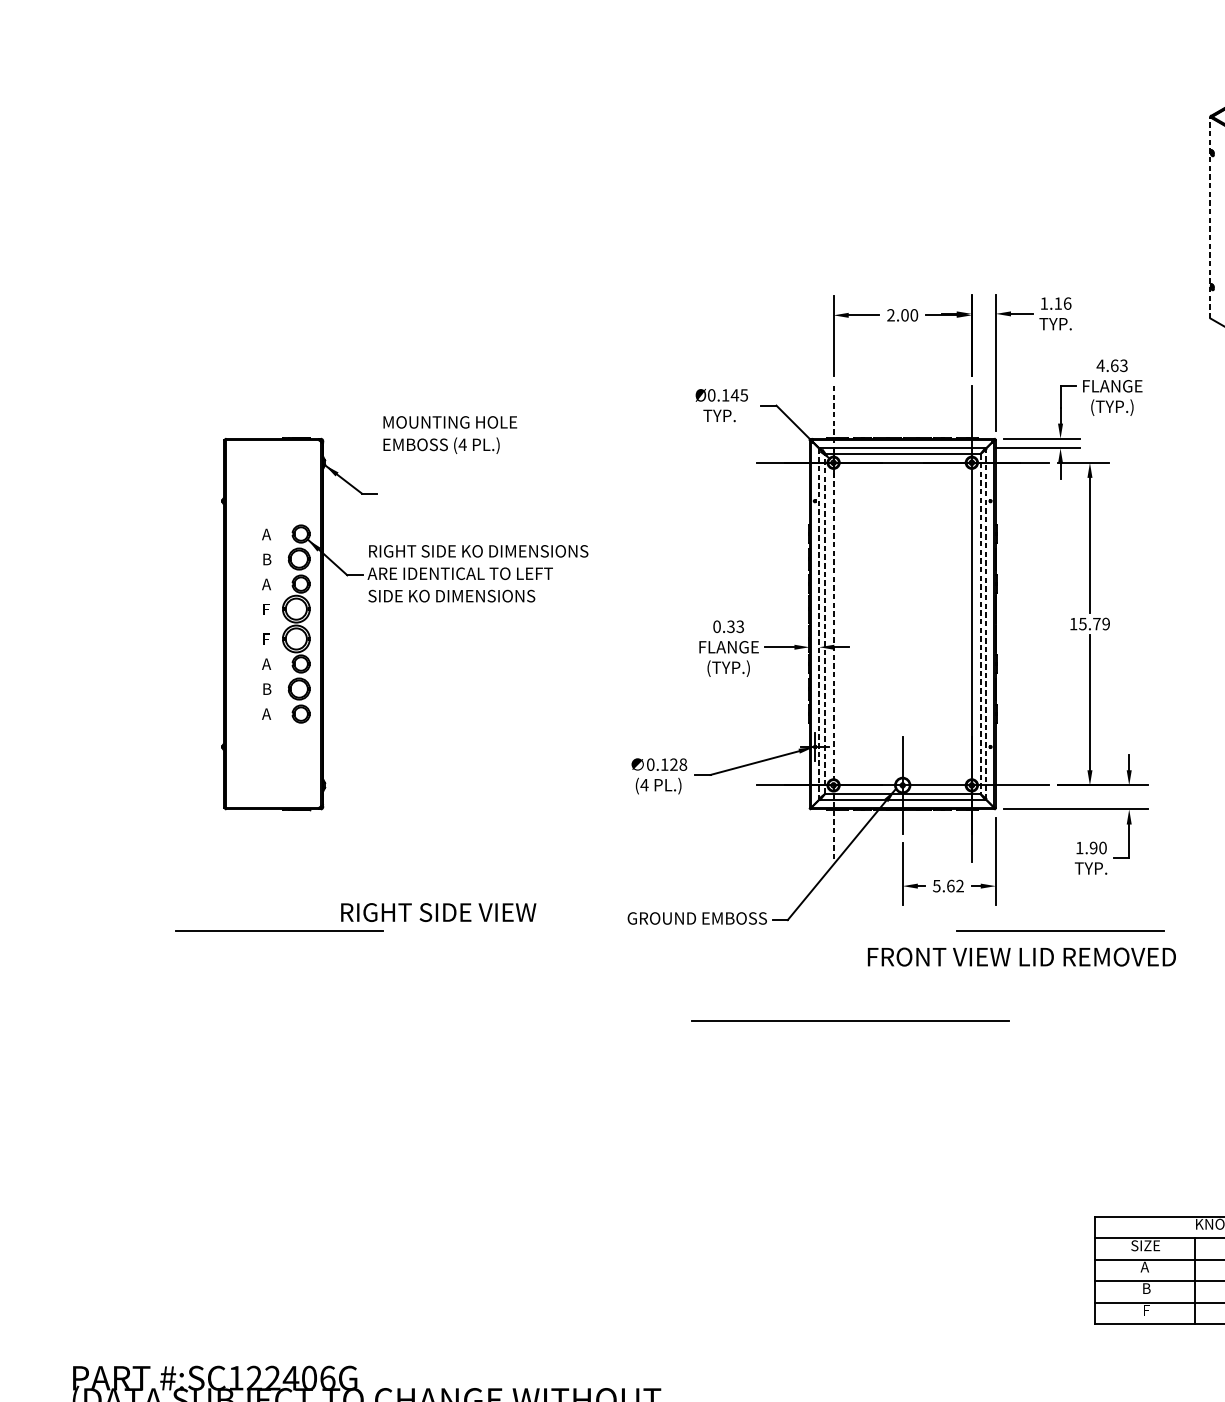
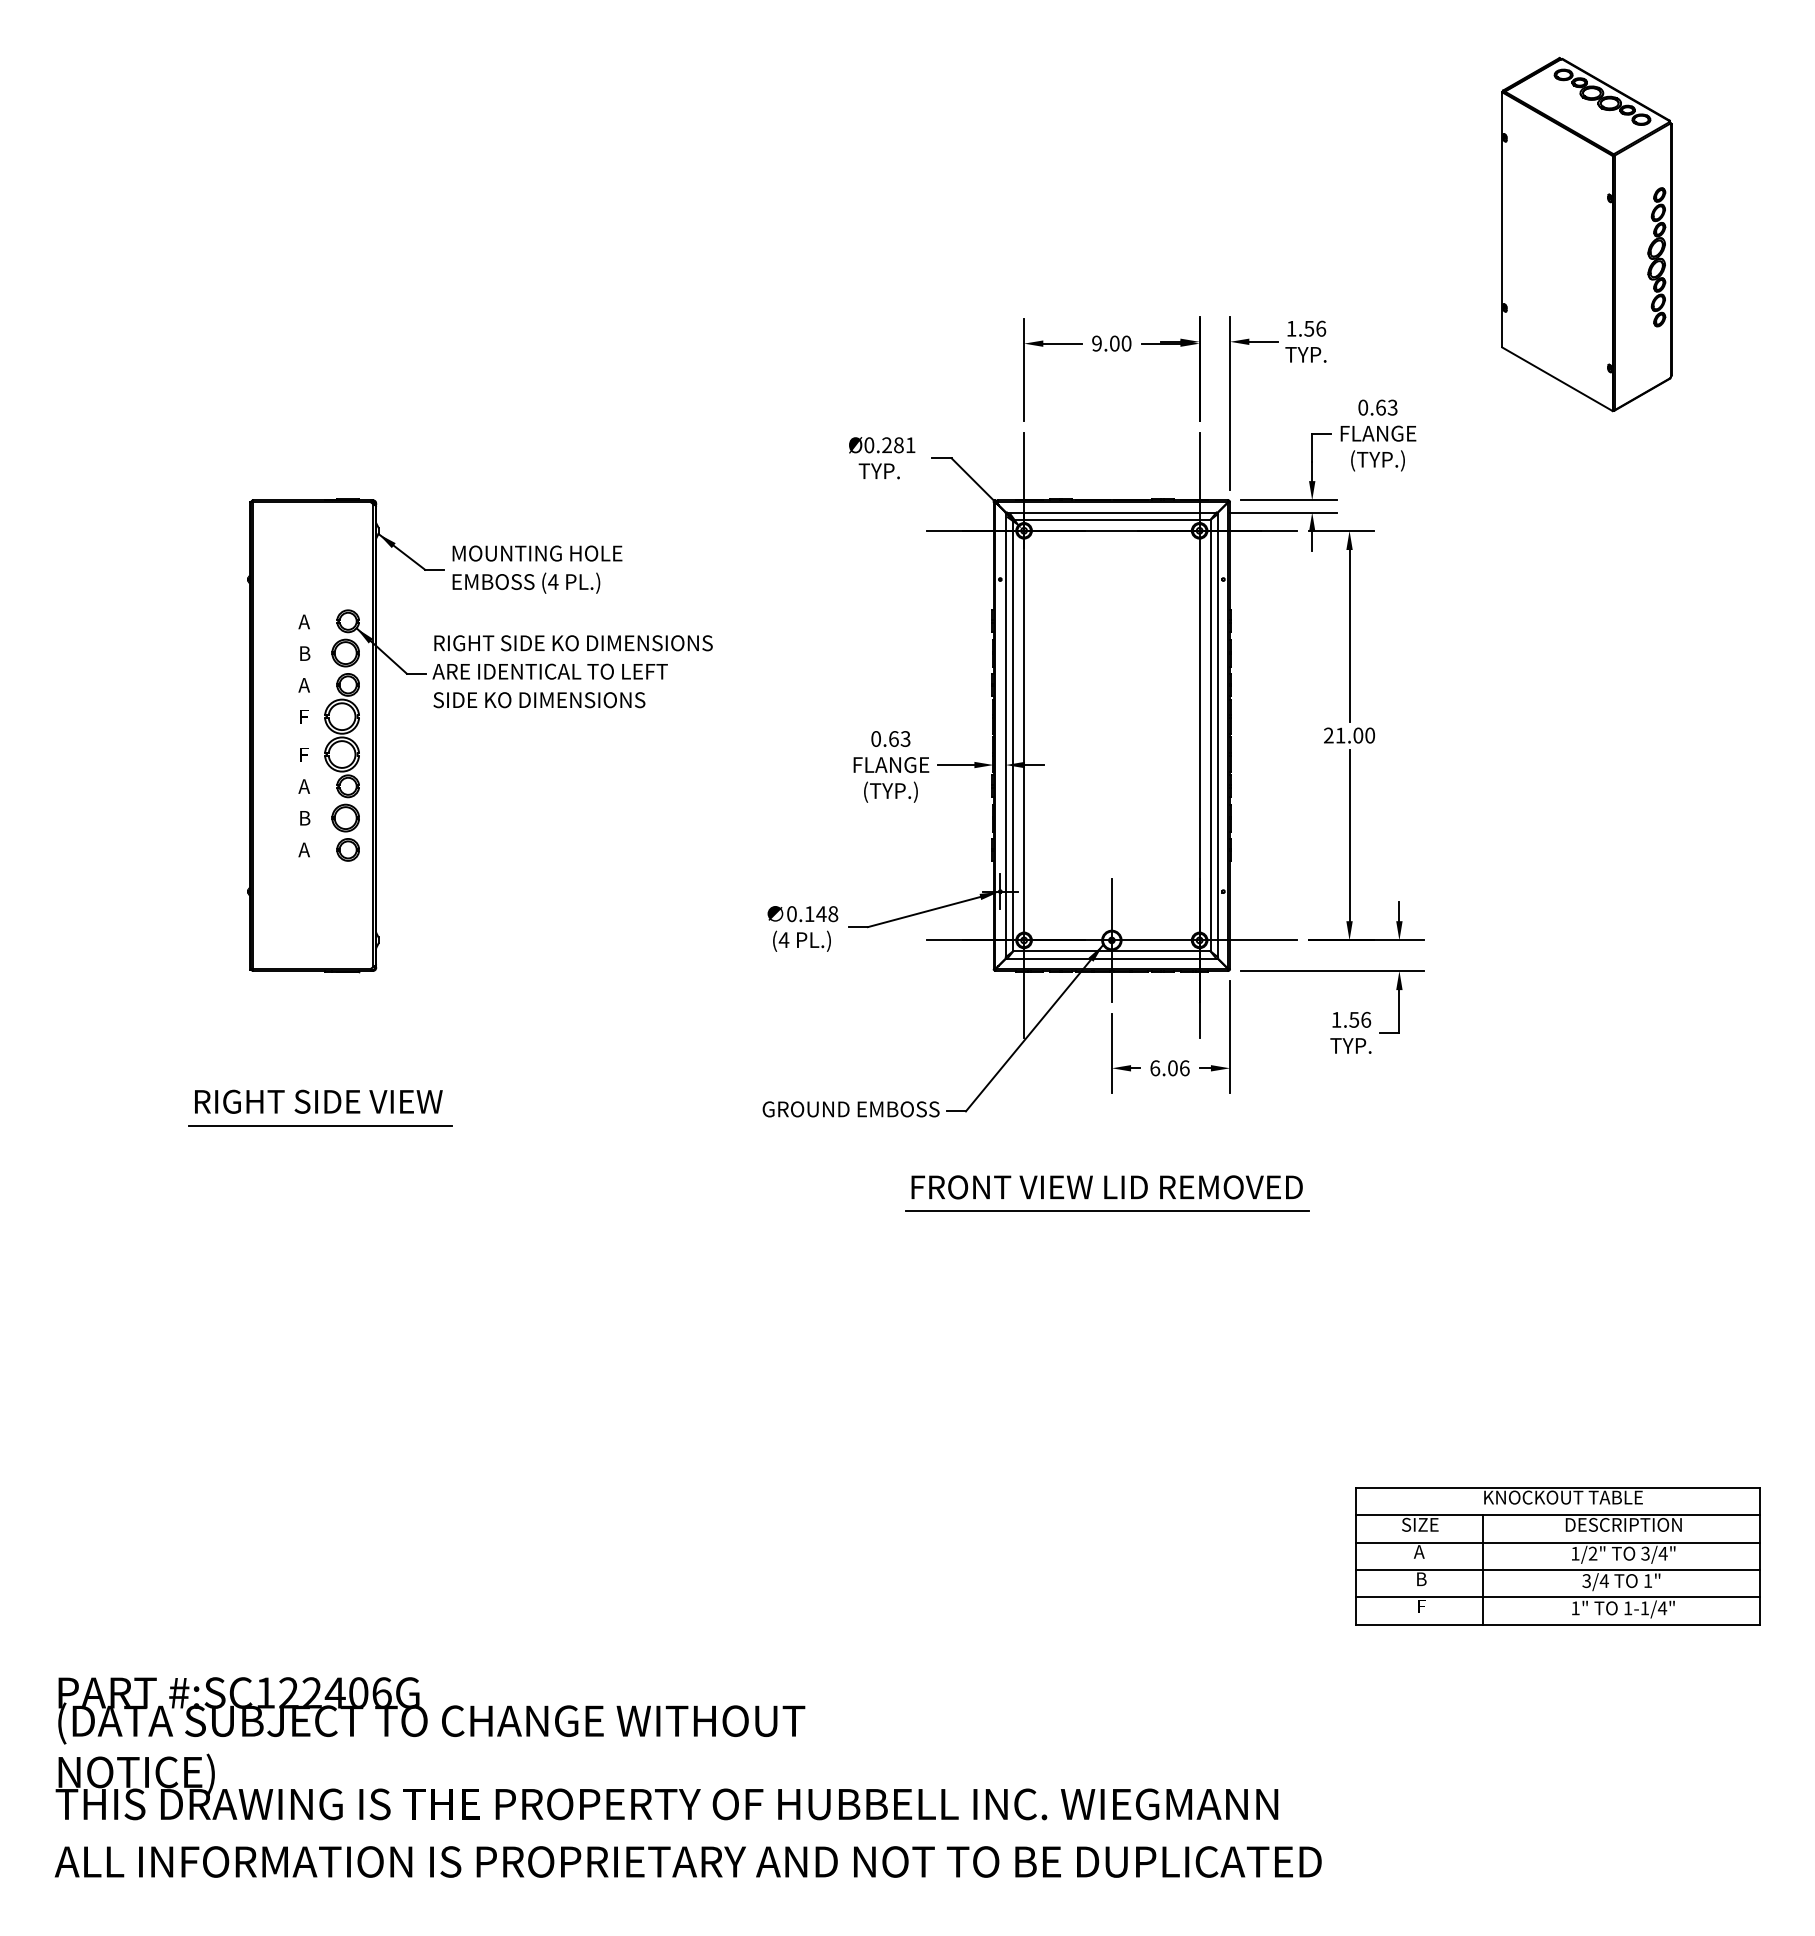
line: (1210, 217) -> (1502, 219), dashed -> solid
text: (1058, 303) -> (1309, 328), 1.16 -> 1.56
text: (890, 315) -> (1096, 343), 2.00 -> 9.00
text: (1100, 365) -> (1362, 407), 4.63 -> 0.63
text: (734, 395) -> (898, 445), Ø0.145 -> Ø0.281
text: (450, 434) -> (537, 569), moved
line: (818, 623) -> (1005, 735), dashed -> solid
line: (825, 623) -> (1013, 735), dashed -> solid
line: (980, 623) -> (1210, 735), dashed -> solid
line: (985, 623) -> (1217, 735), dashed -> solid
text: (1089, 623) -> (1349, 735), 15.79 -> 21.00
line: (833, 624) -> (1024, 736), dashed -> solid
text: (730, 626) -> (893, 738), 0.33 -> 0.63
text: (674, 764) -> (821, 913), 0.128 -> 0.148
text: (1098, 847) -> (1360, 1019), 1.90 -> 1.56
text: (948, 886) -> (1169, 1068), 5.62 -> 6.06
text: (438, 912) -> (318, 1101), moved
line: (1060, 931) -> (1312, 1125), removed
text: (1021, 957) -> (1106, 1187), moved
line: (850, 1020) -> (1107, 1210), moved

